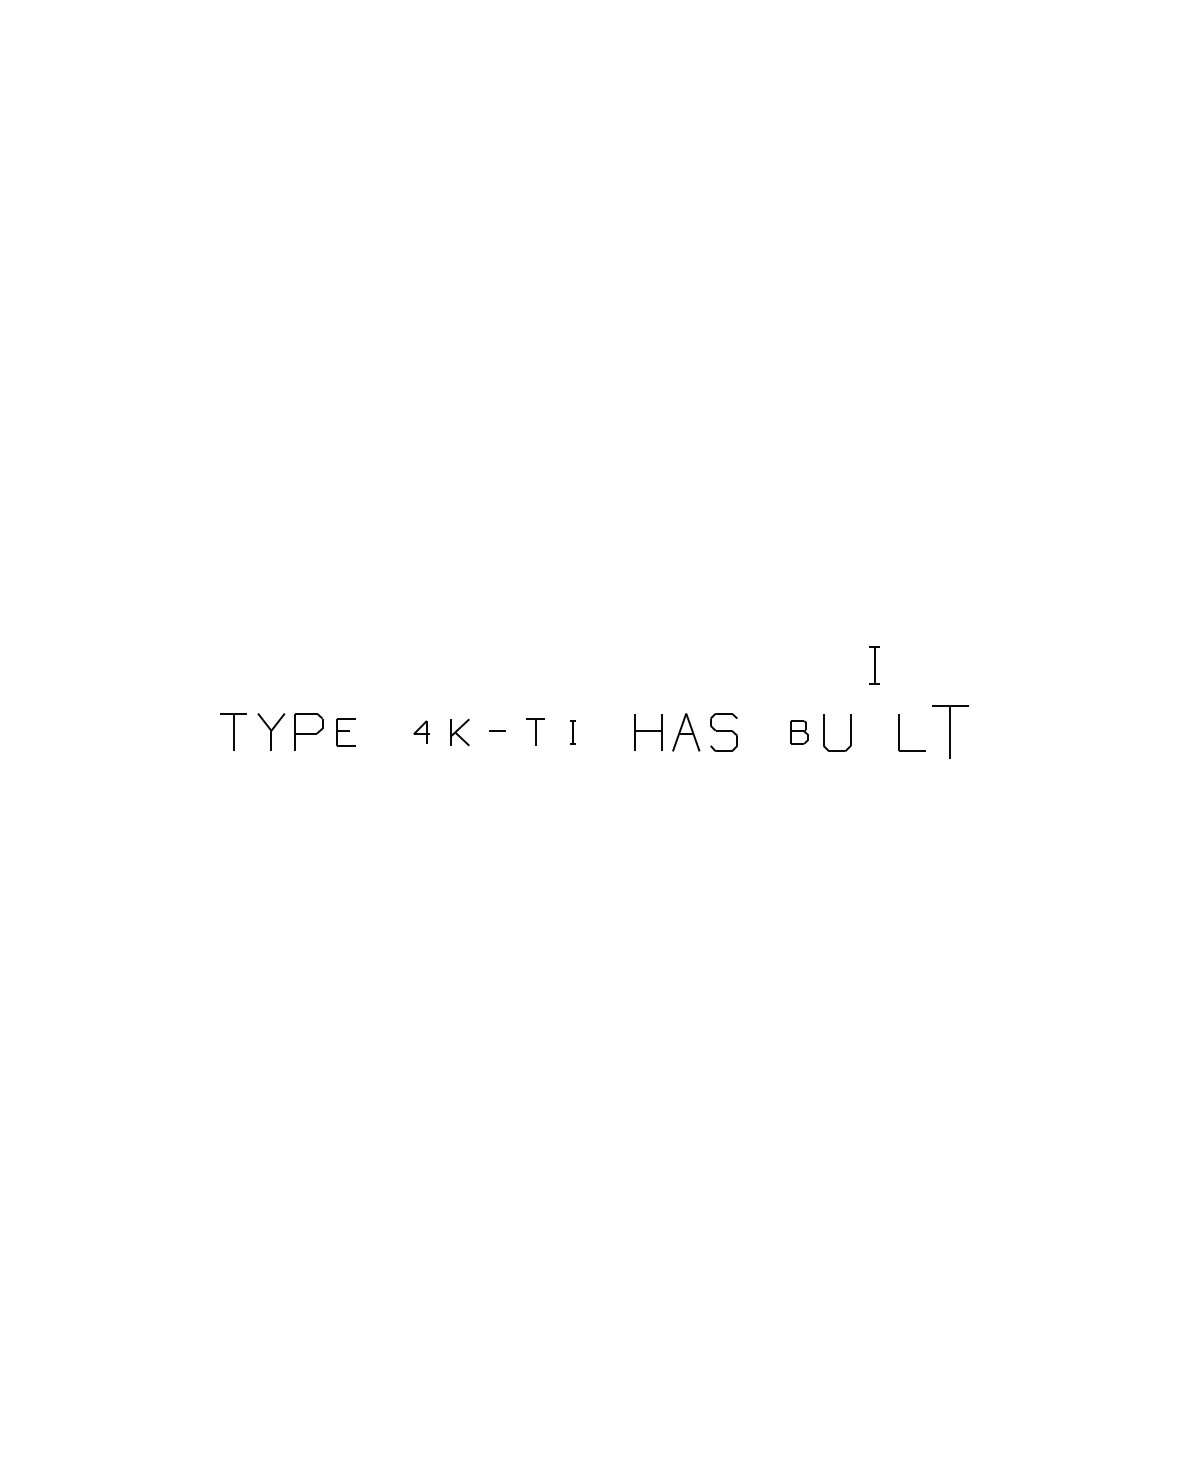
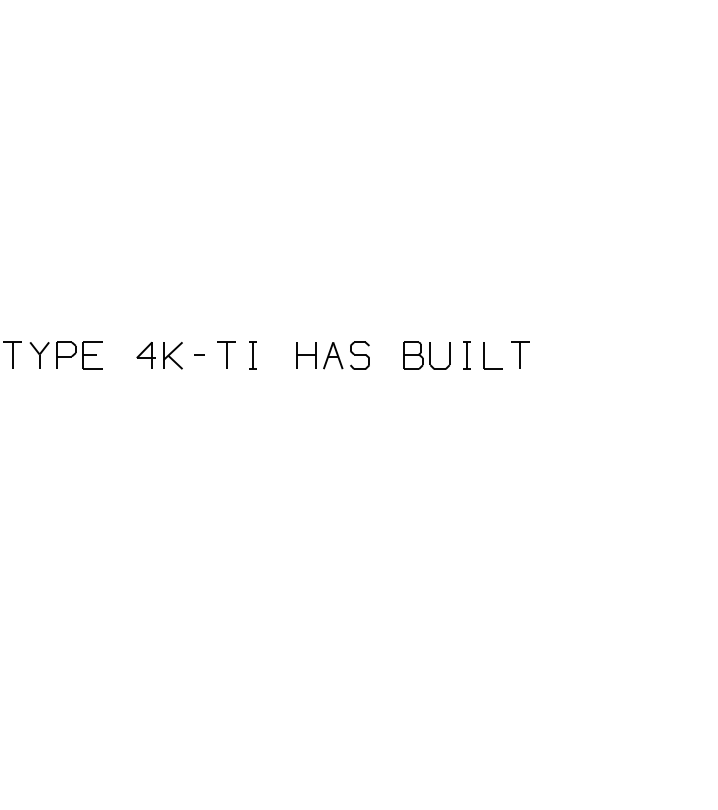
part: (874, 665) -> (466, 355), moved
part: (421, 731) -> (145, 355), size x1.67
part: (535, 731) -> (226, 355), size x1.43
part: (950, 731) -> (520, 355), size x0.71
part: (345, 732) -> (92, 355), size x1.43
part: (459, 732) -> (172, 355), size x1.43
part: (572, 732) -> (252, 355), size x1.67
part: (799, 732) -> (413, 355), size x1.67

